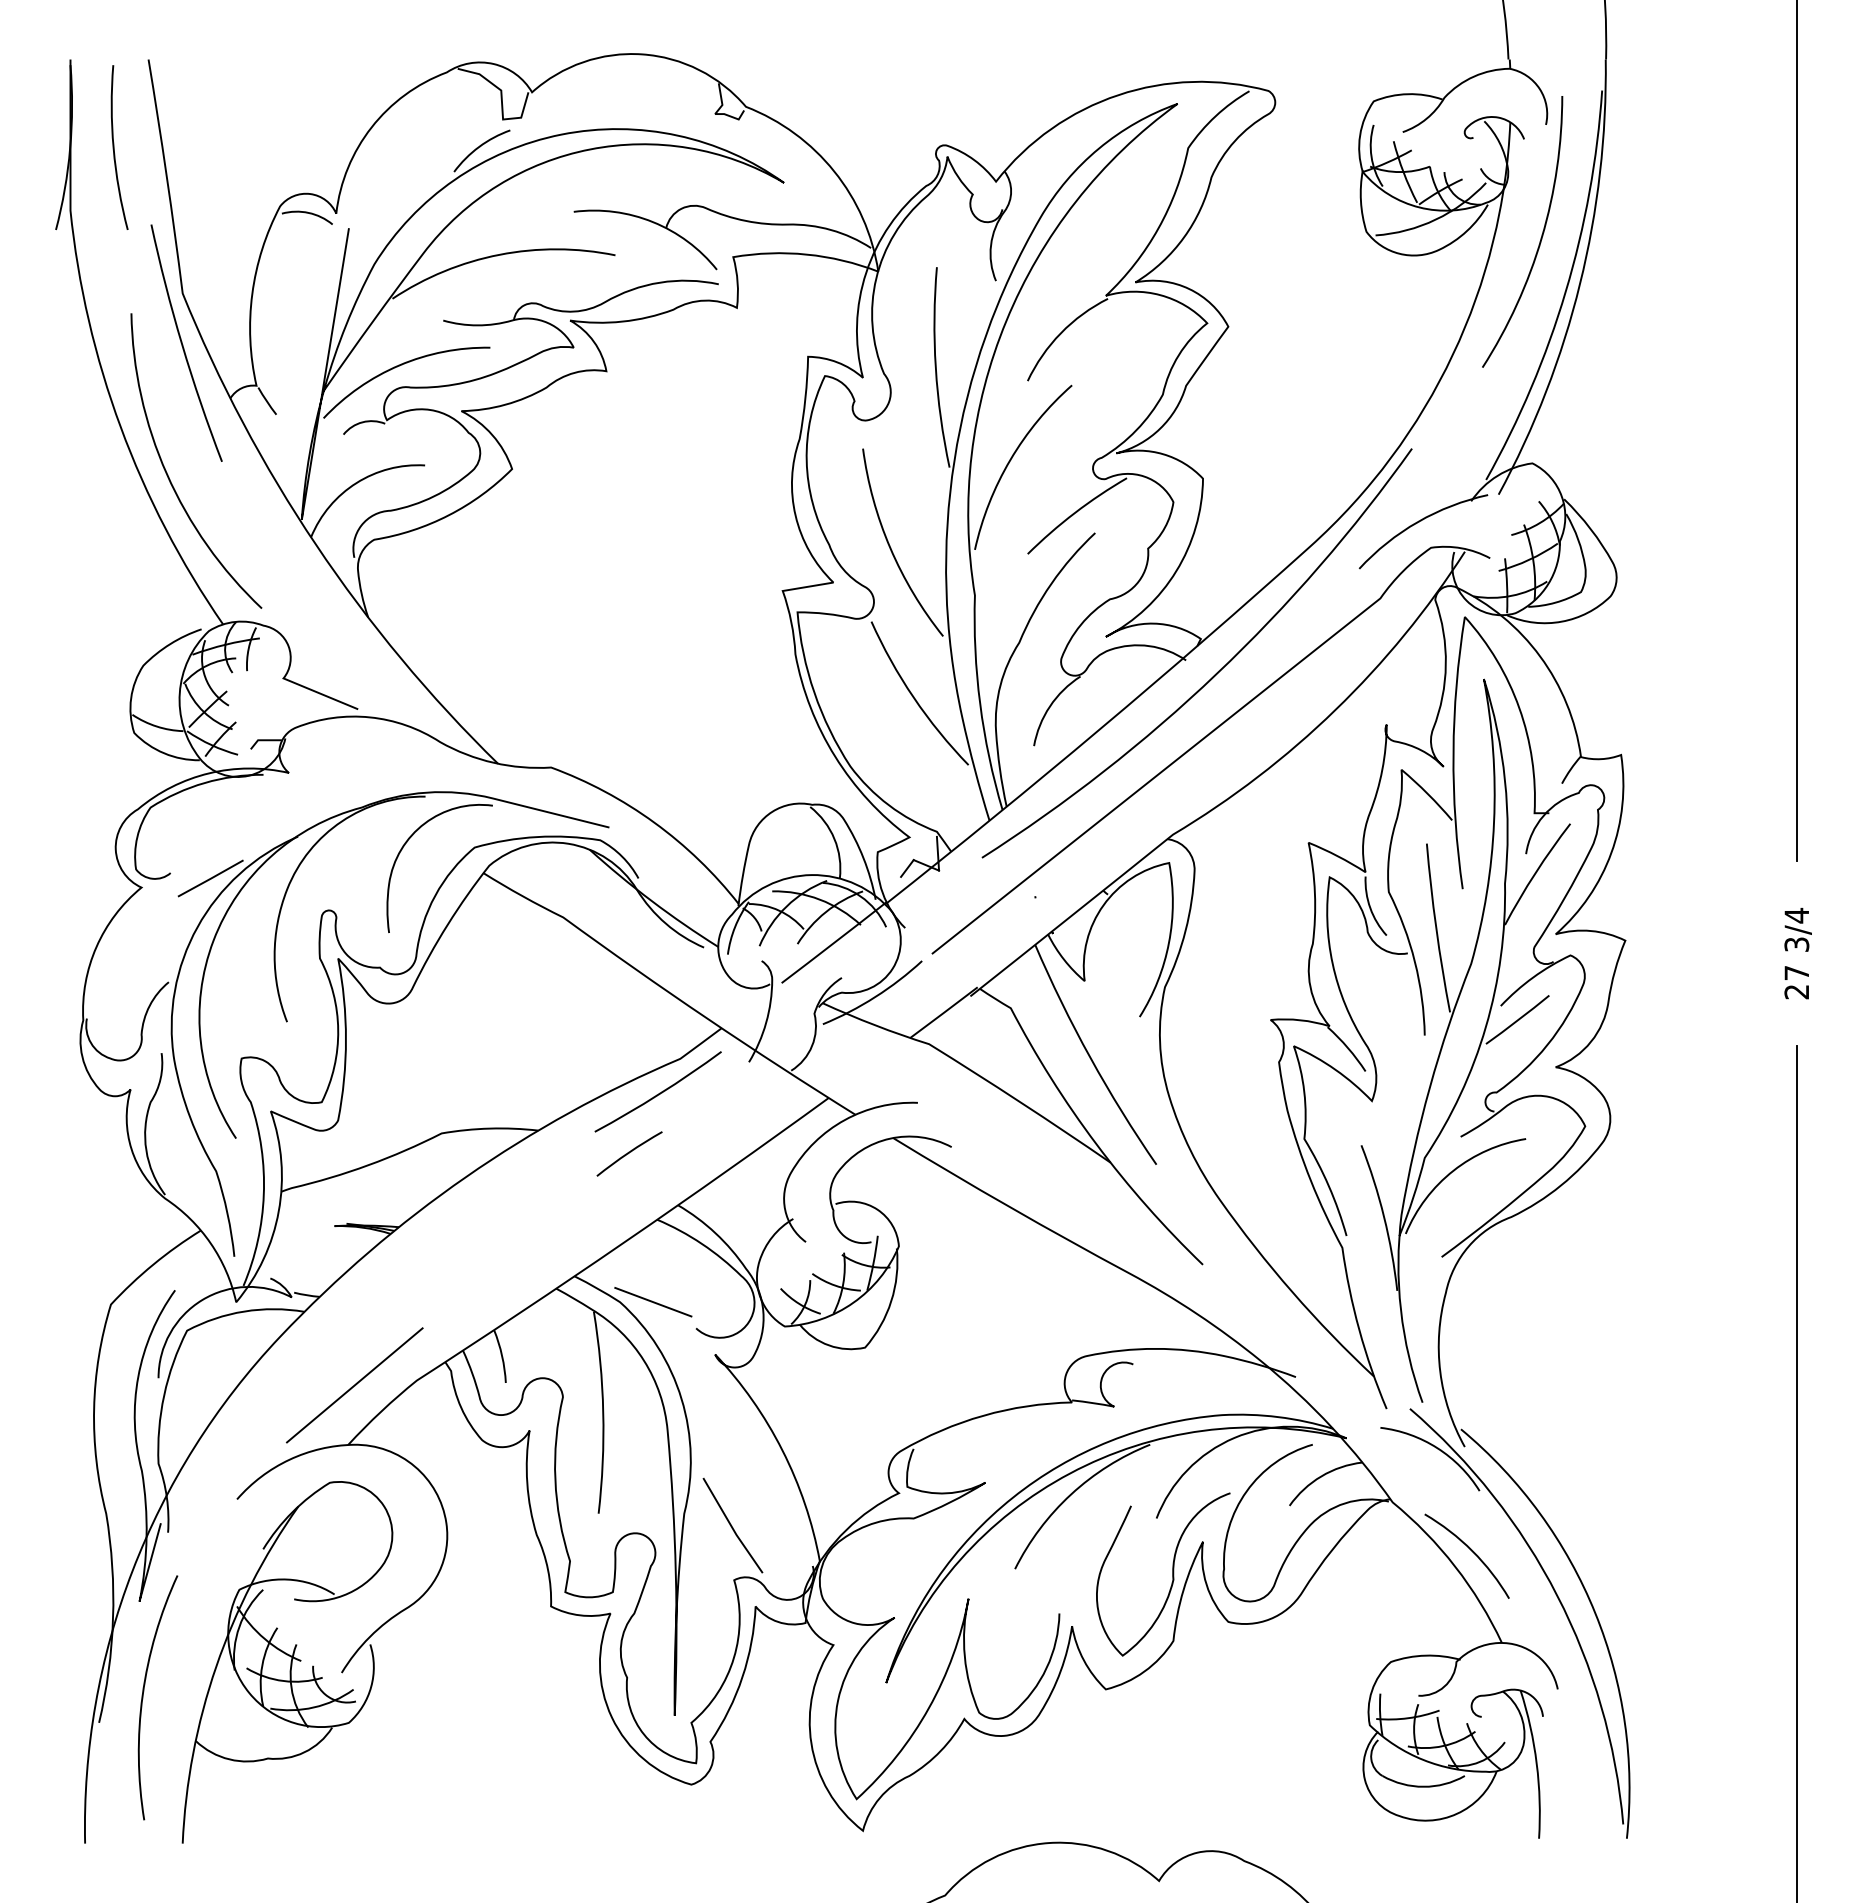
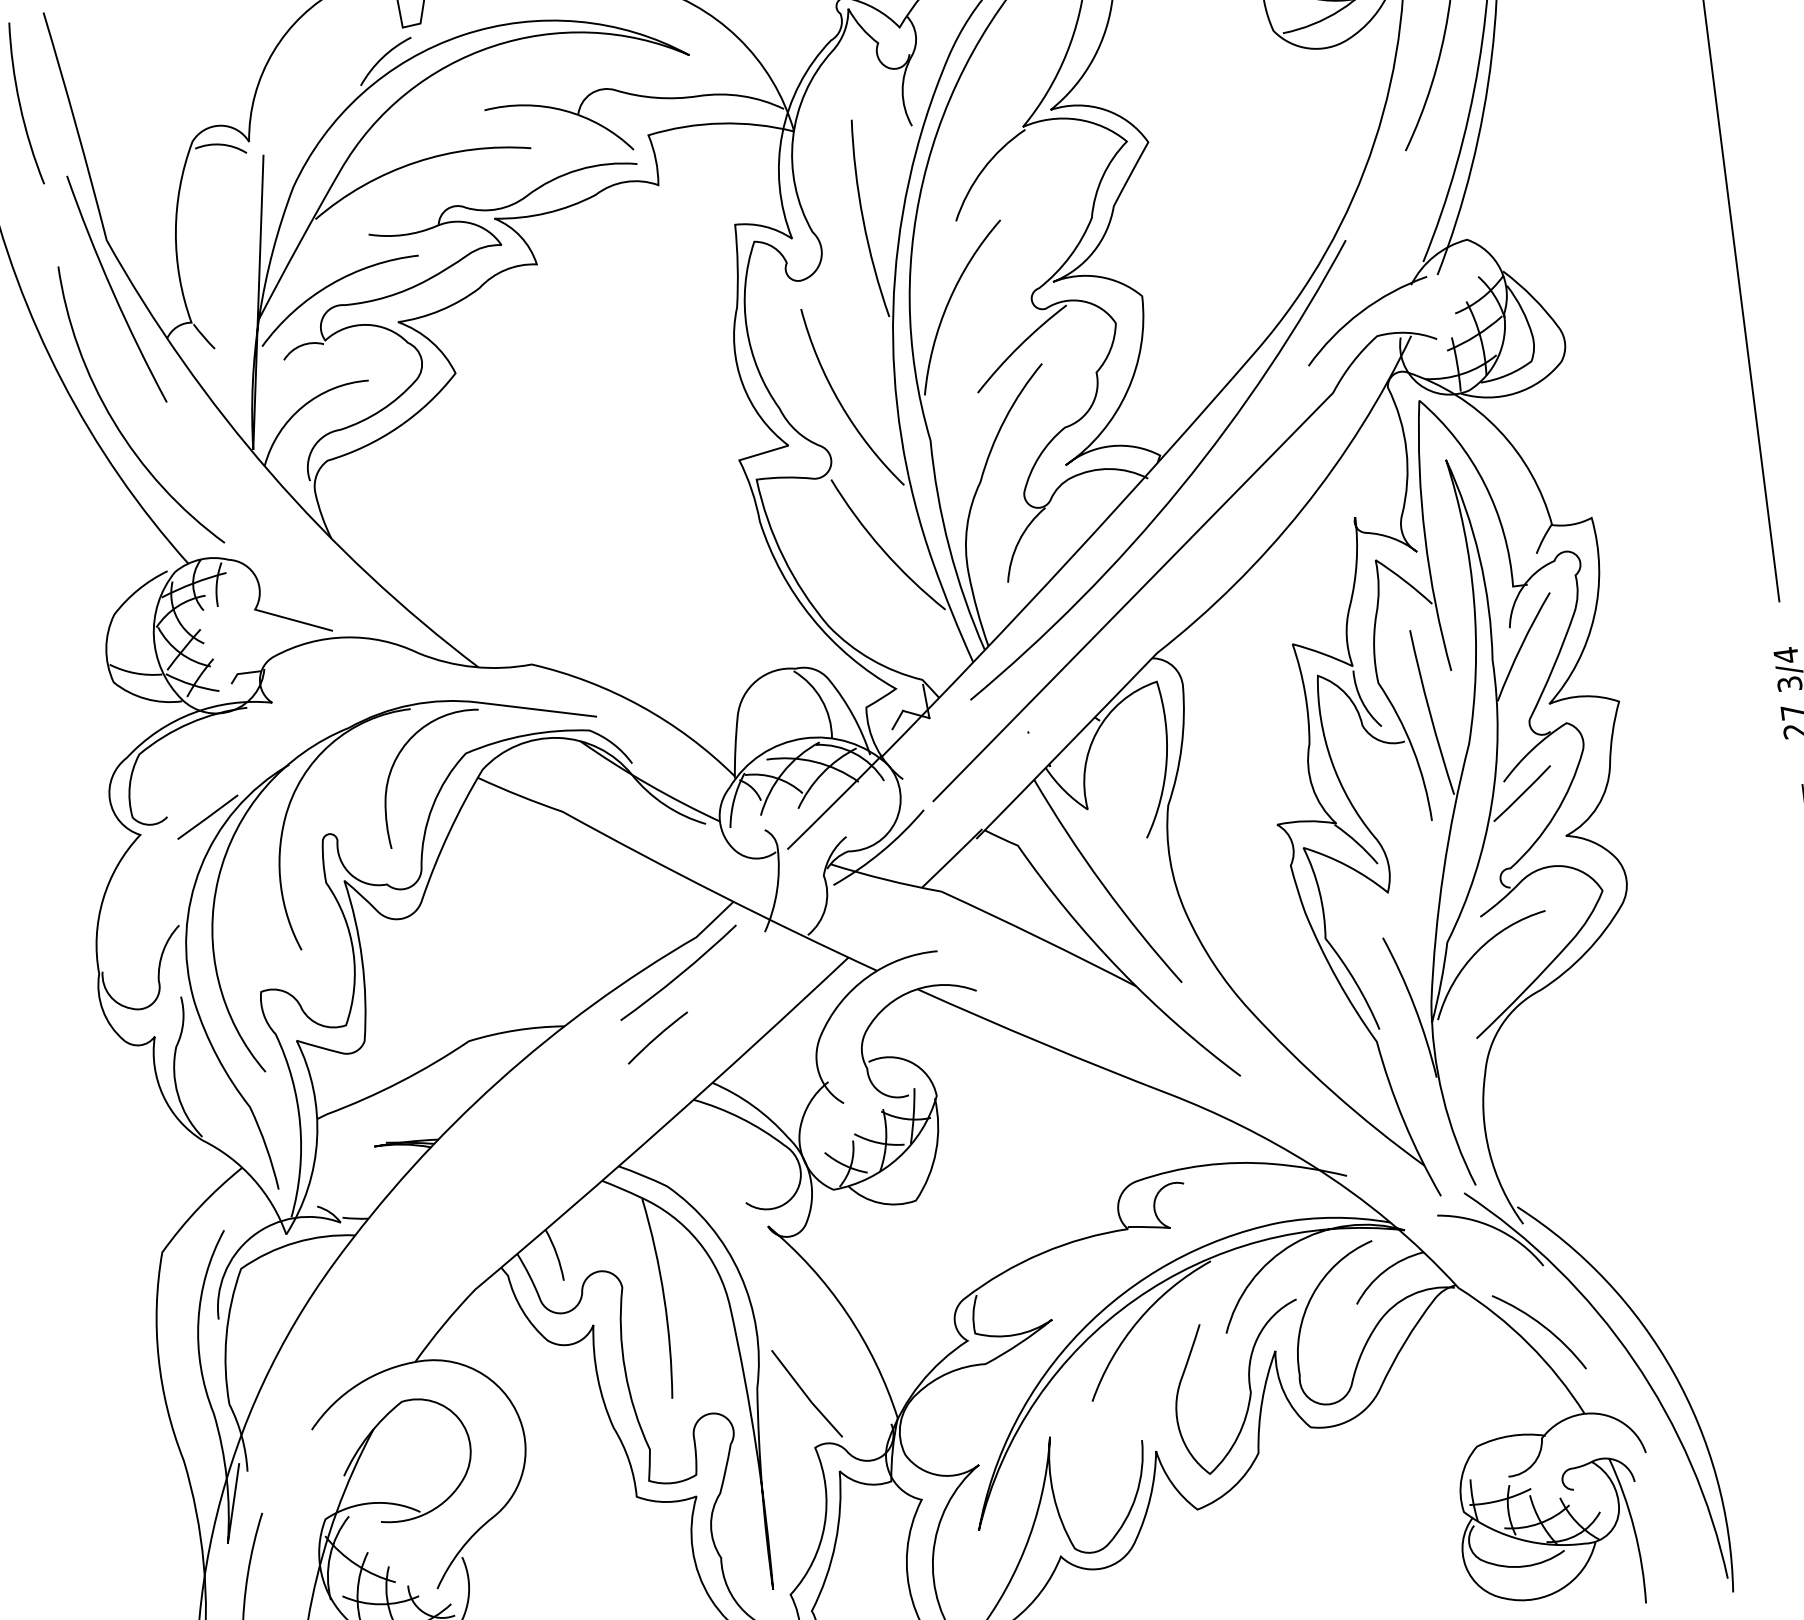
line: (653, 1301) -> (700, 1181), removed
line: (354, 1385) -> (414, 1302), removed

